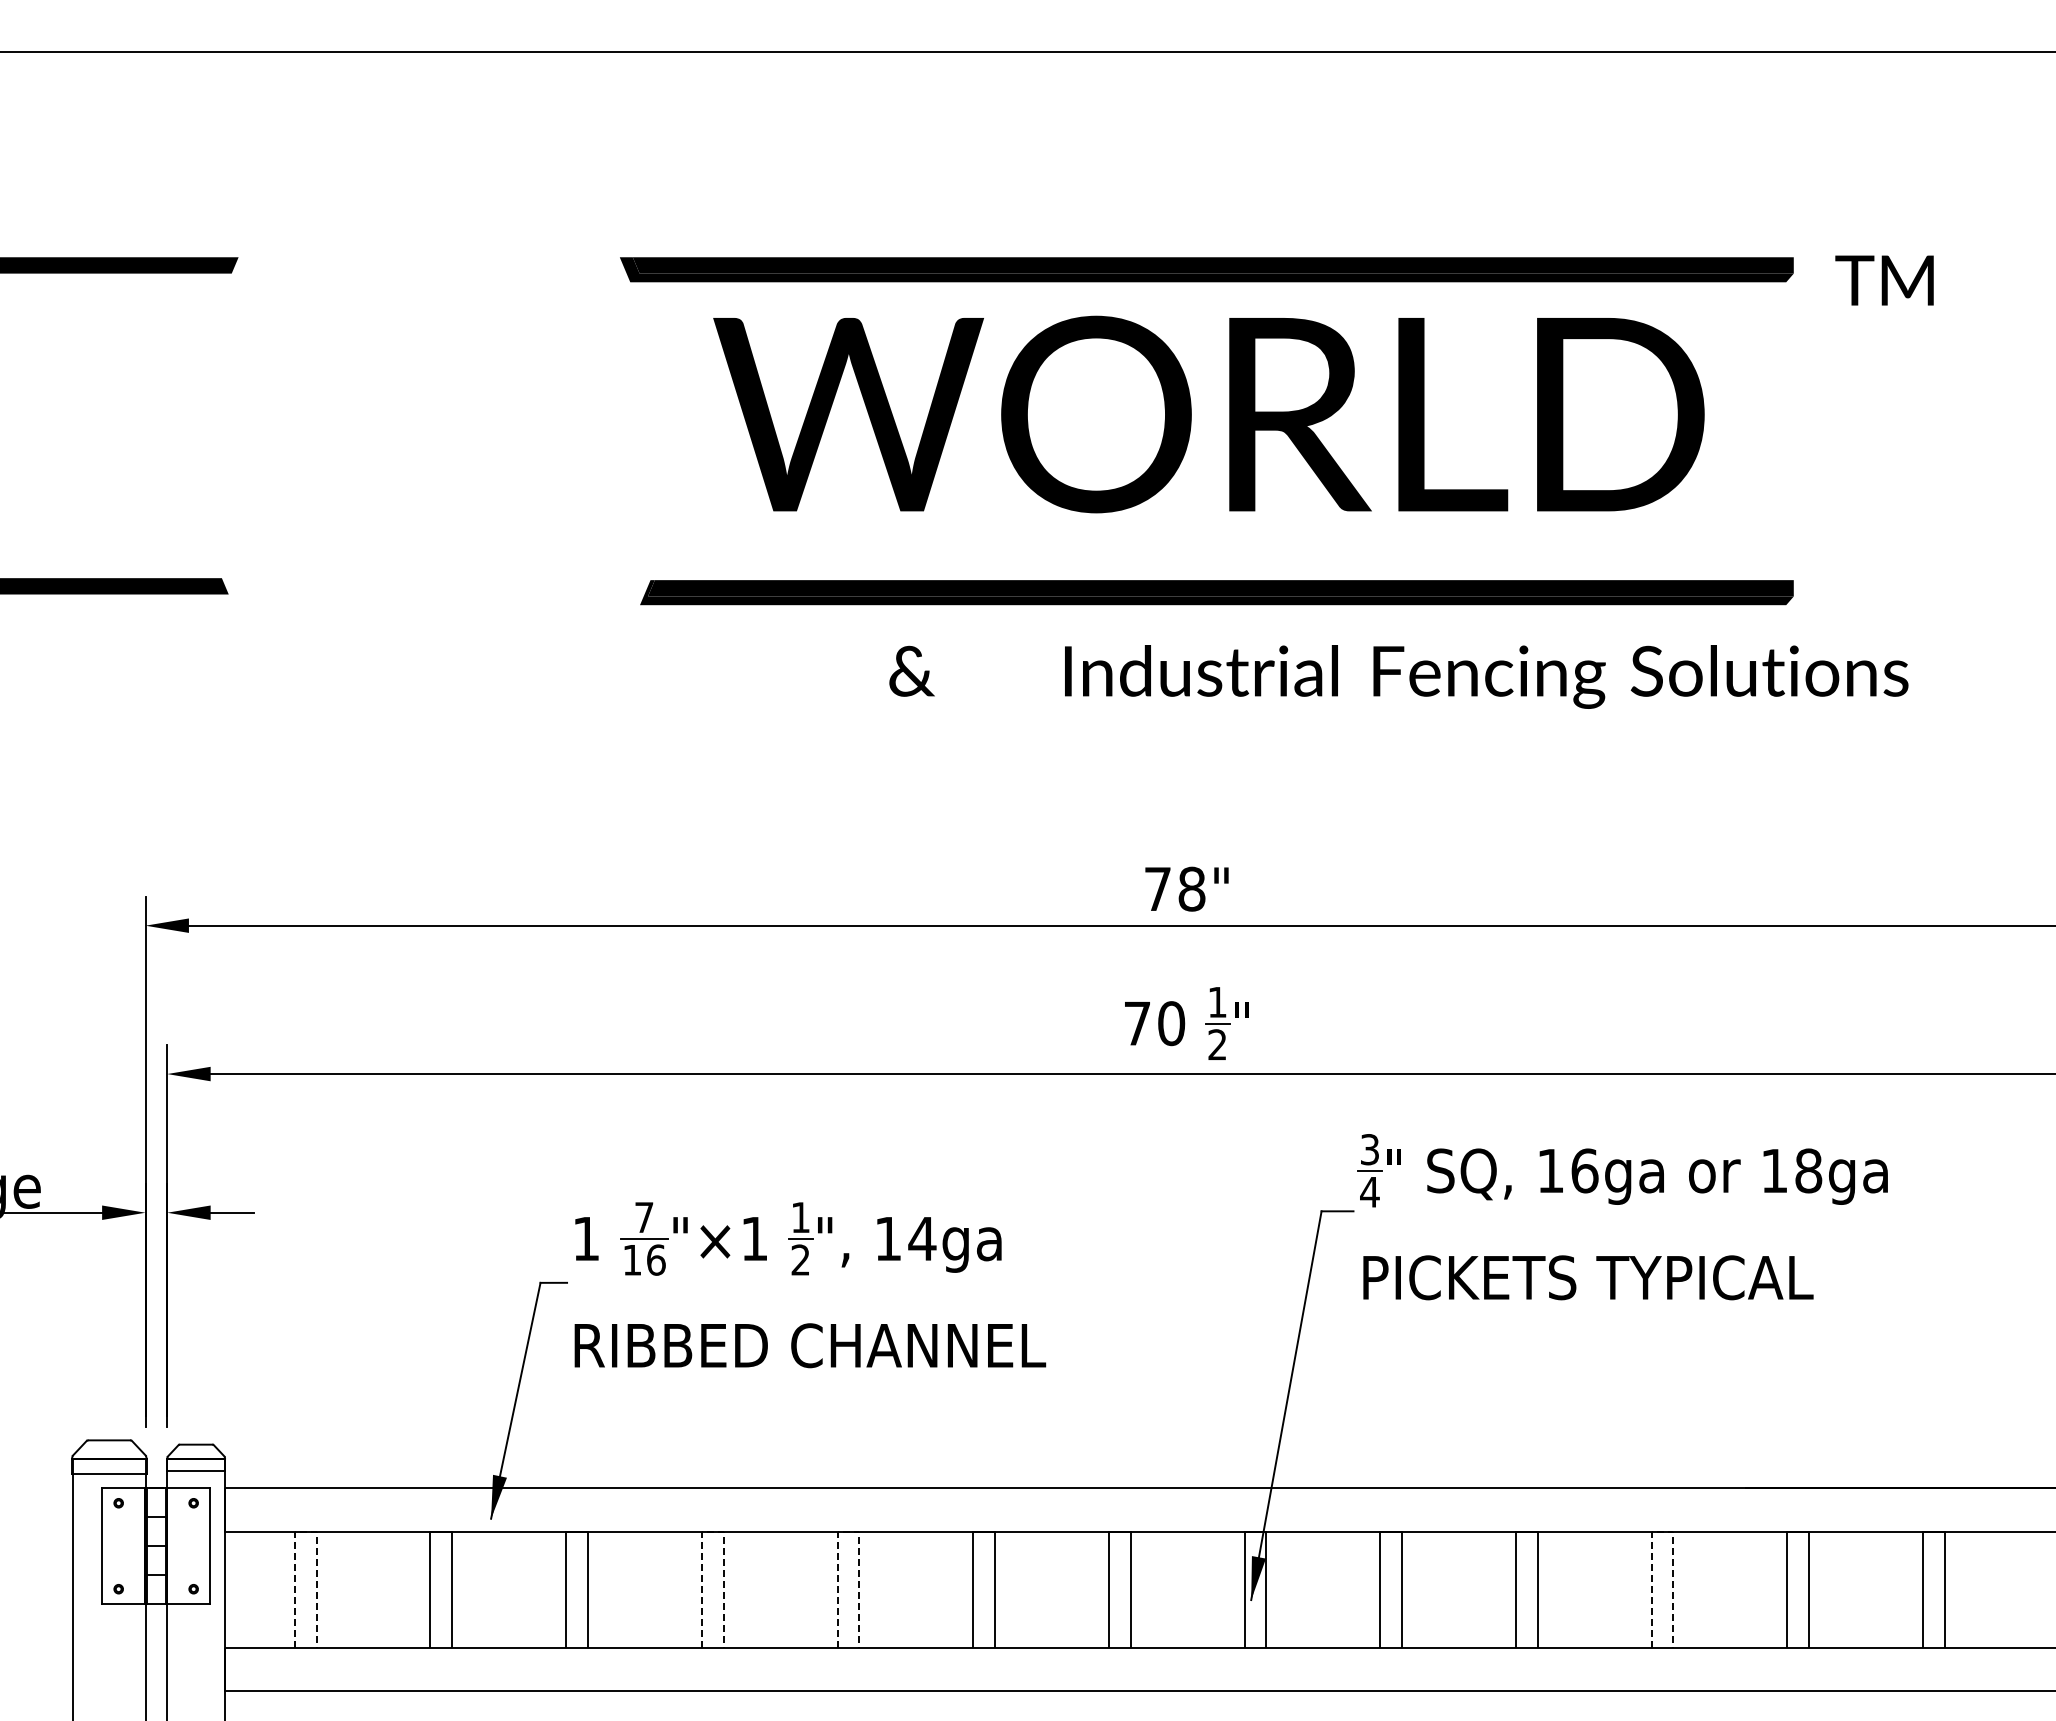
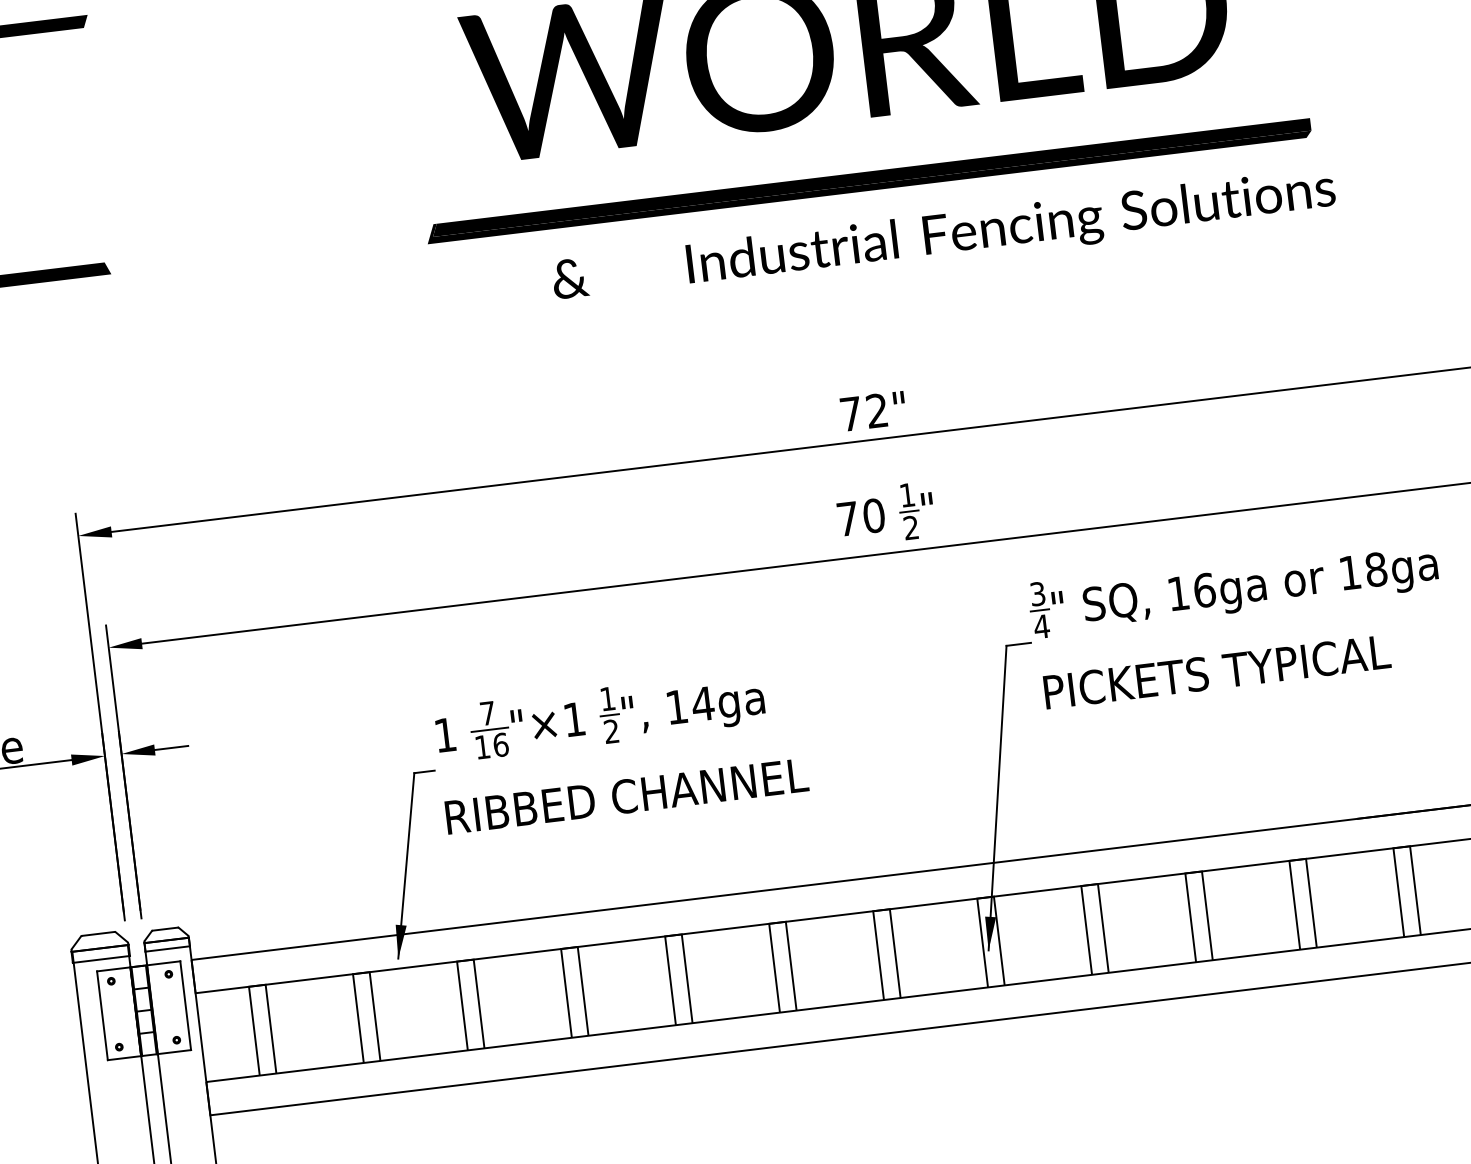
text: (1398, 676) -> (943, 237), moved
text: (1191, 888) -> (876, 410), 78" -> 72"
line: (305, 1531) -> (257, 985), dashed -> solid
line: (712, 1531) -> (569, 947), dashed -> solid
line: (848, 1531) -> (673, 935), dashed -> solid
line: (1662, 1531) -> (1297, 859), dashed -> solid

